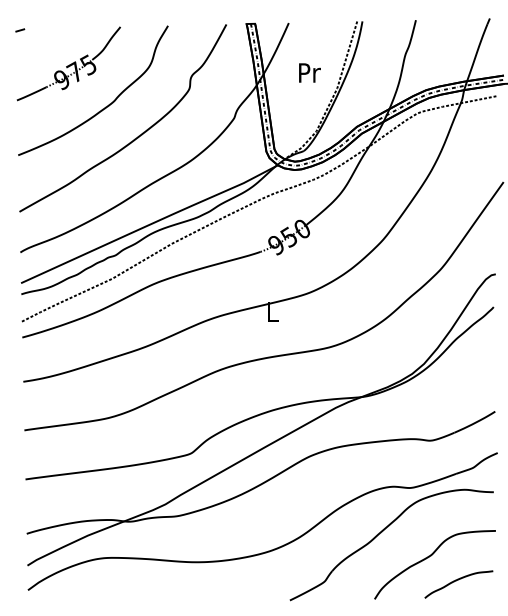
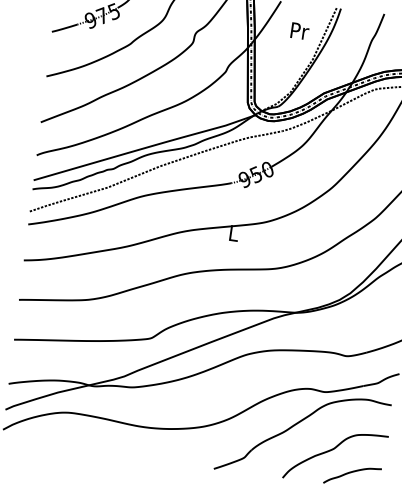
text: (309, 72) -> (299, 30), moved

